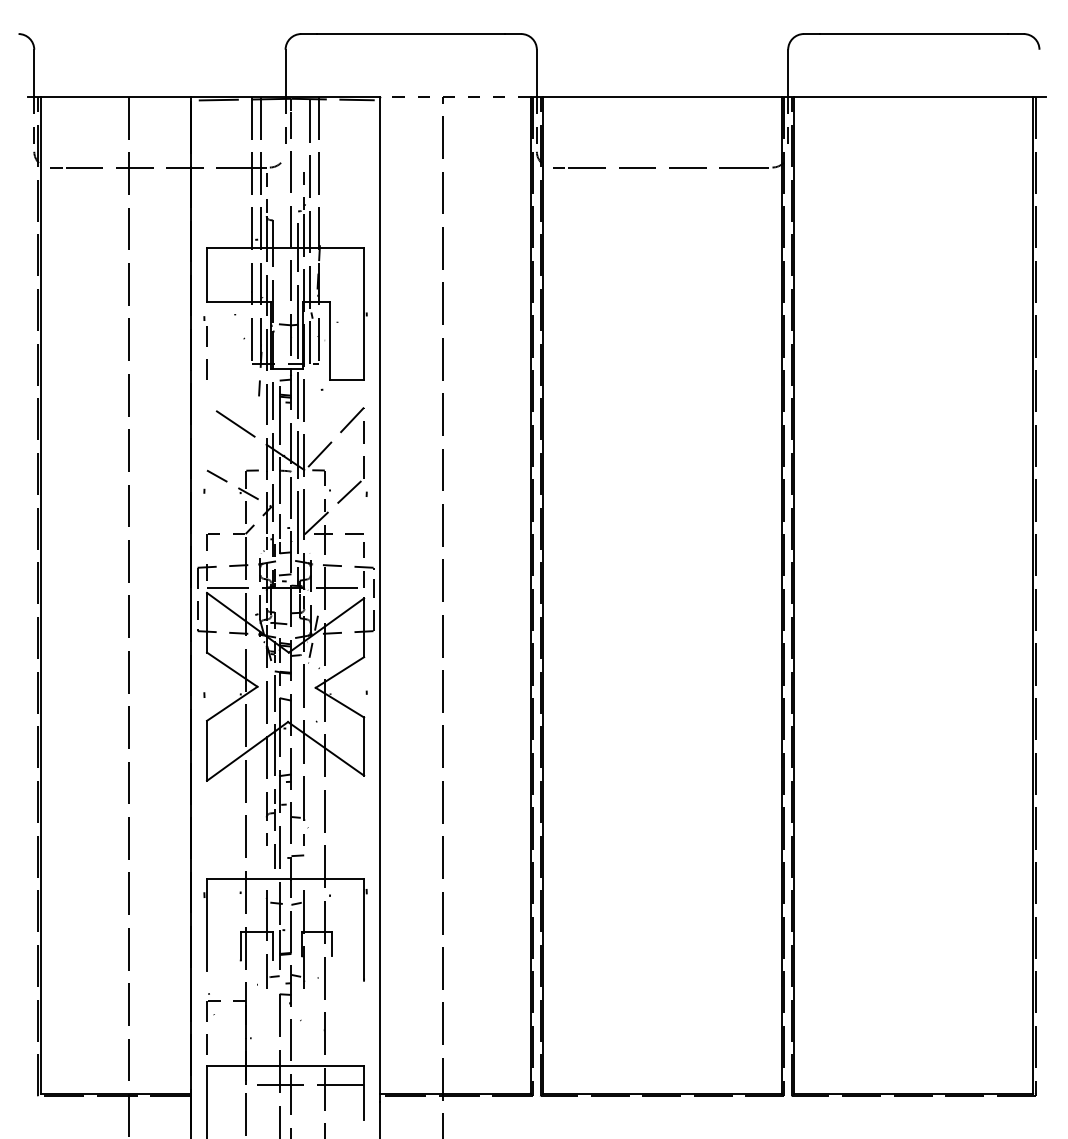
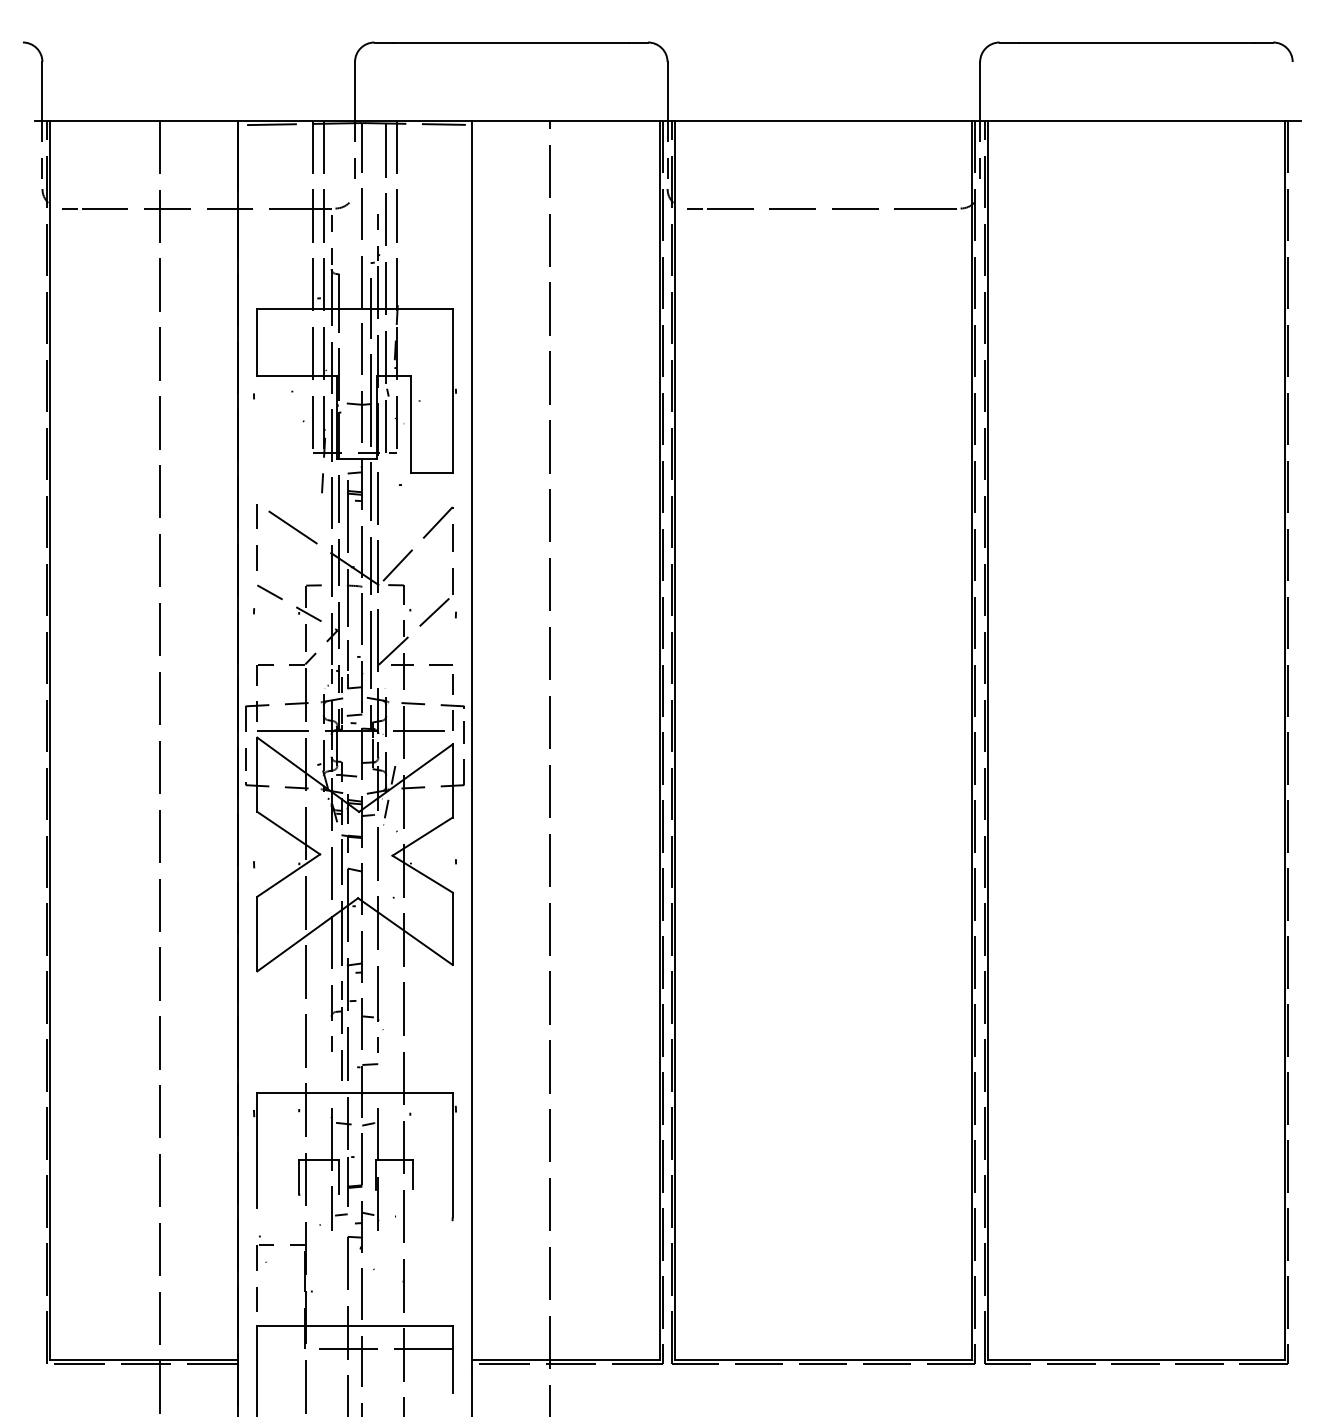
line: (455, 96) -> (566, 120), dashed -> solid
line: (206, 359) -> (256, 545), moved

